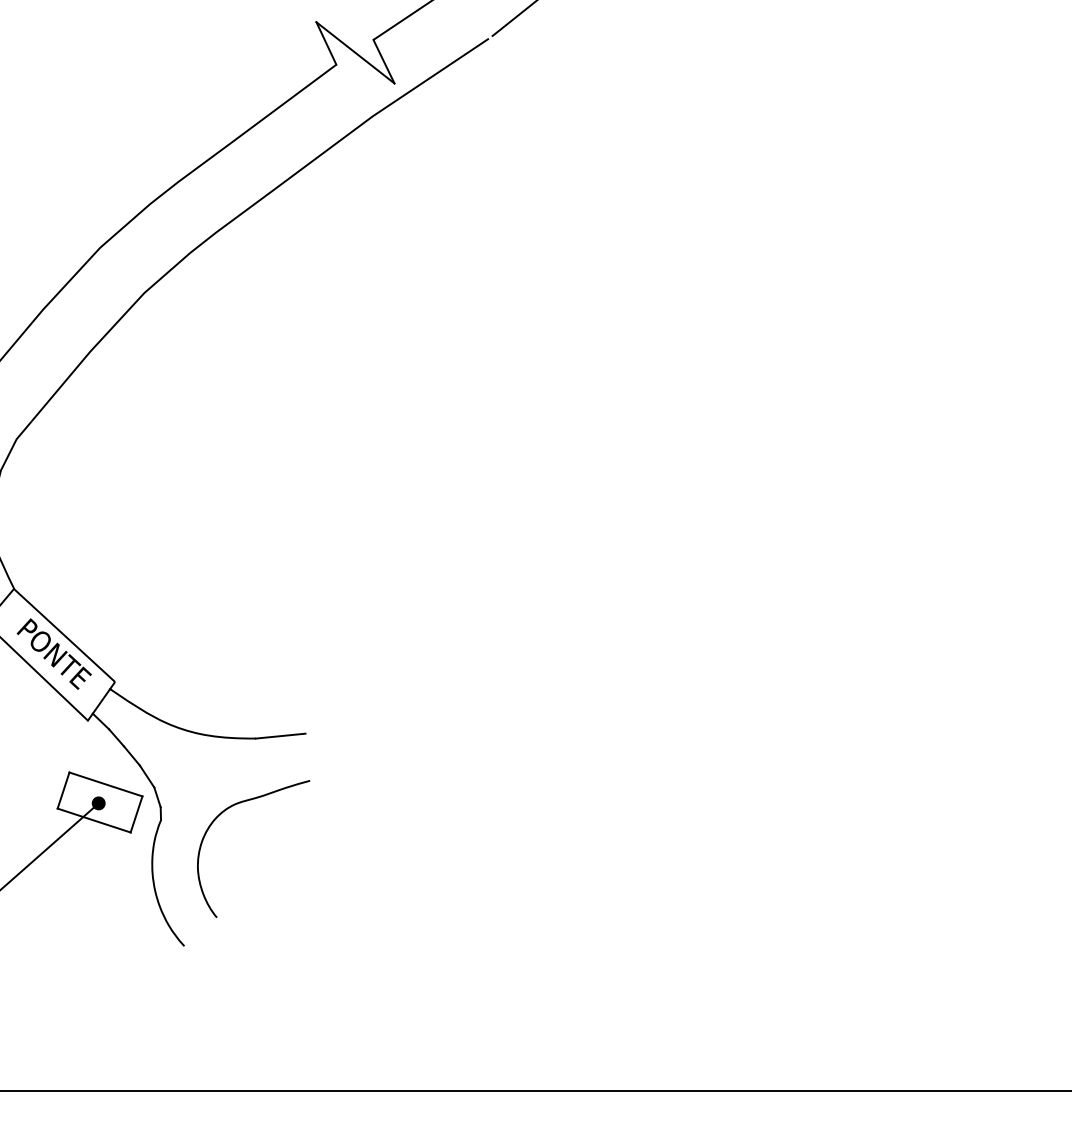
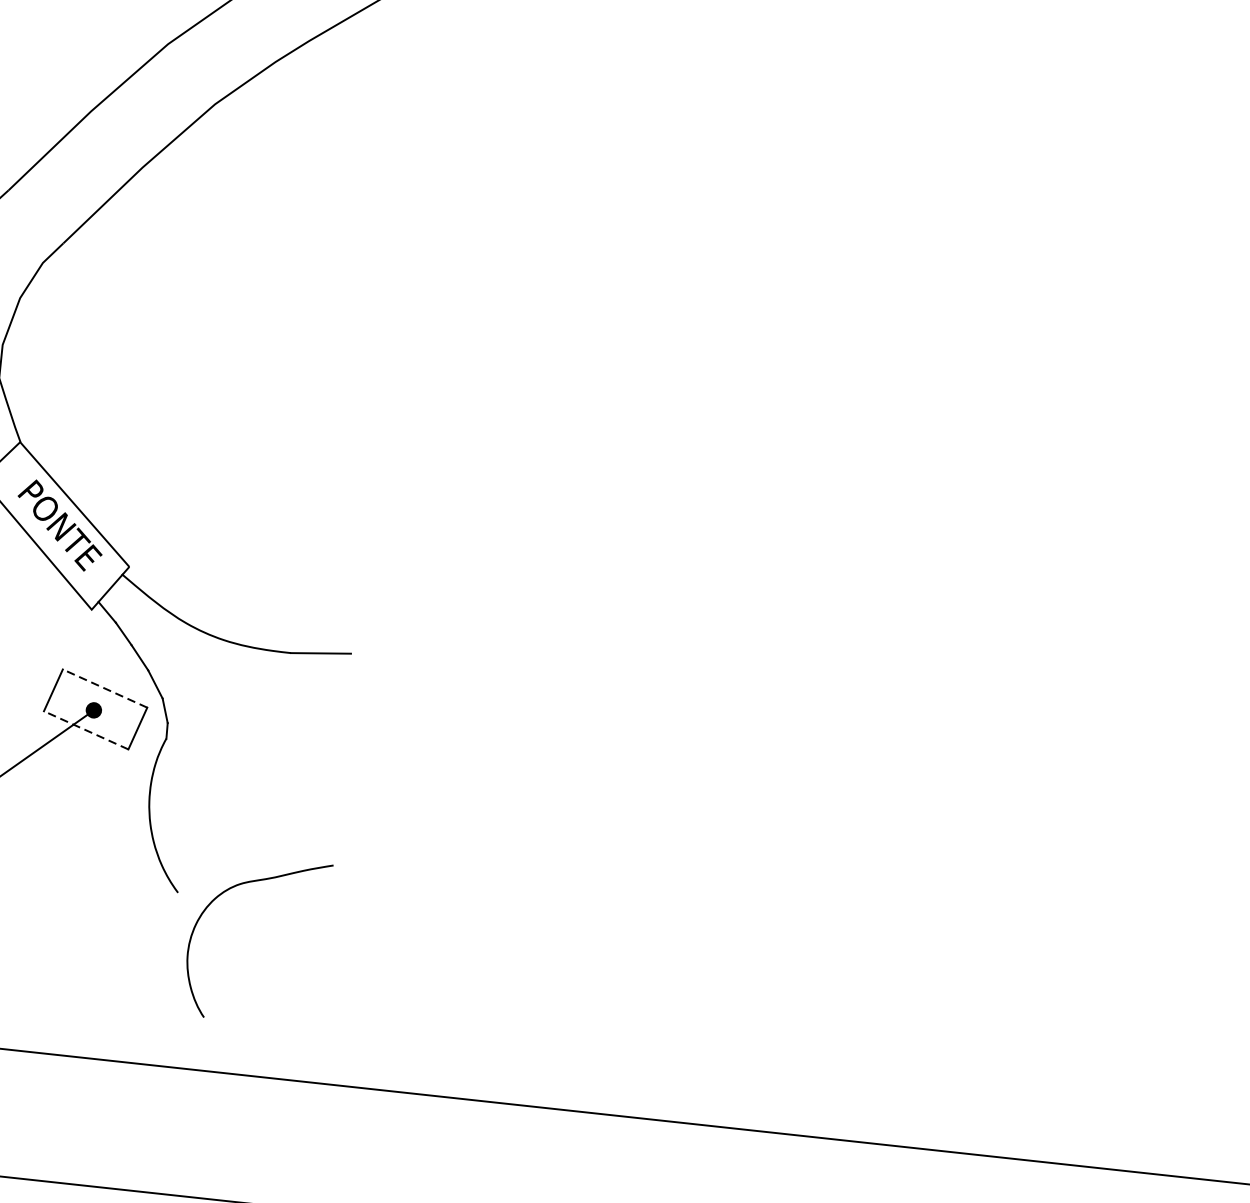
line: (105, 784) -> (104, 688), solid -> dashed
curve: (225, 811) -> (228, 891), moved
line: (93, 820) -> (85, 730), solid -> dashed

